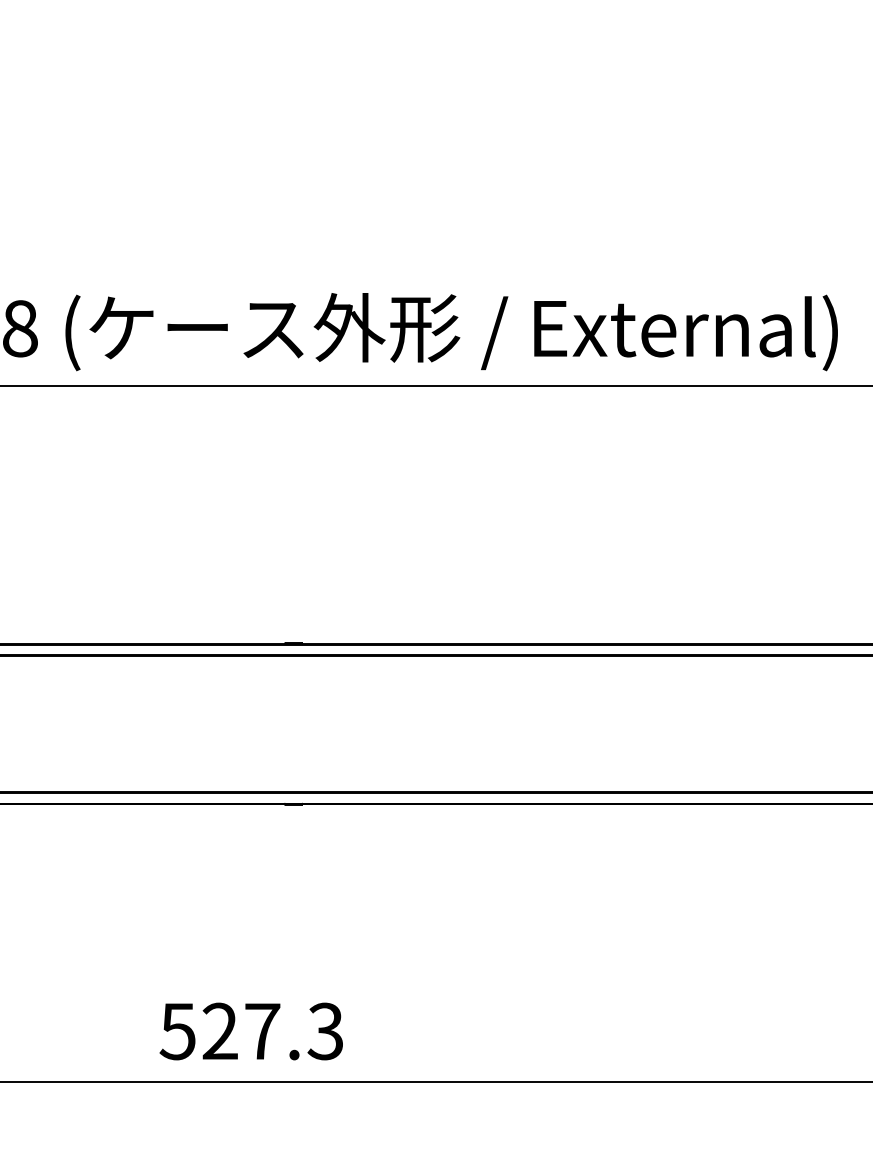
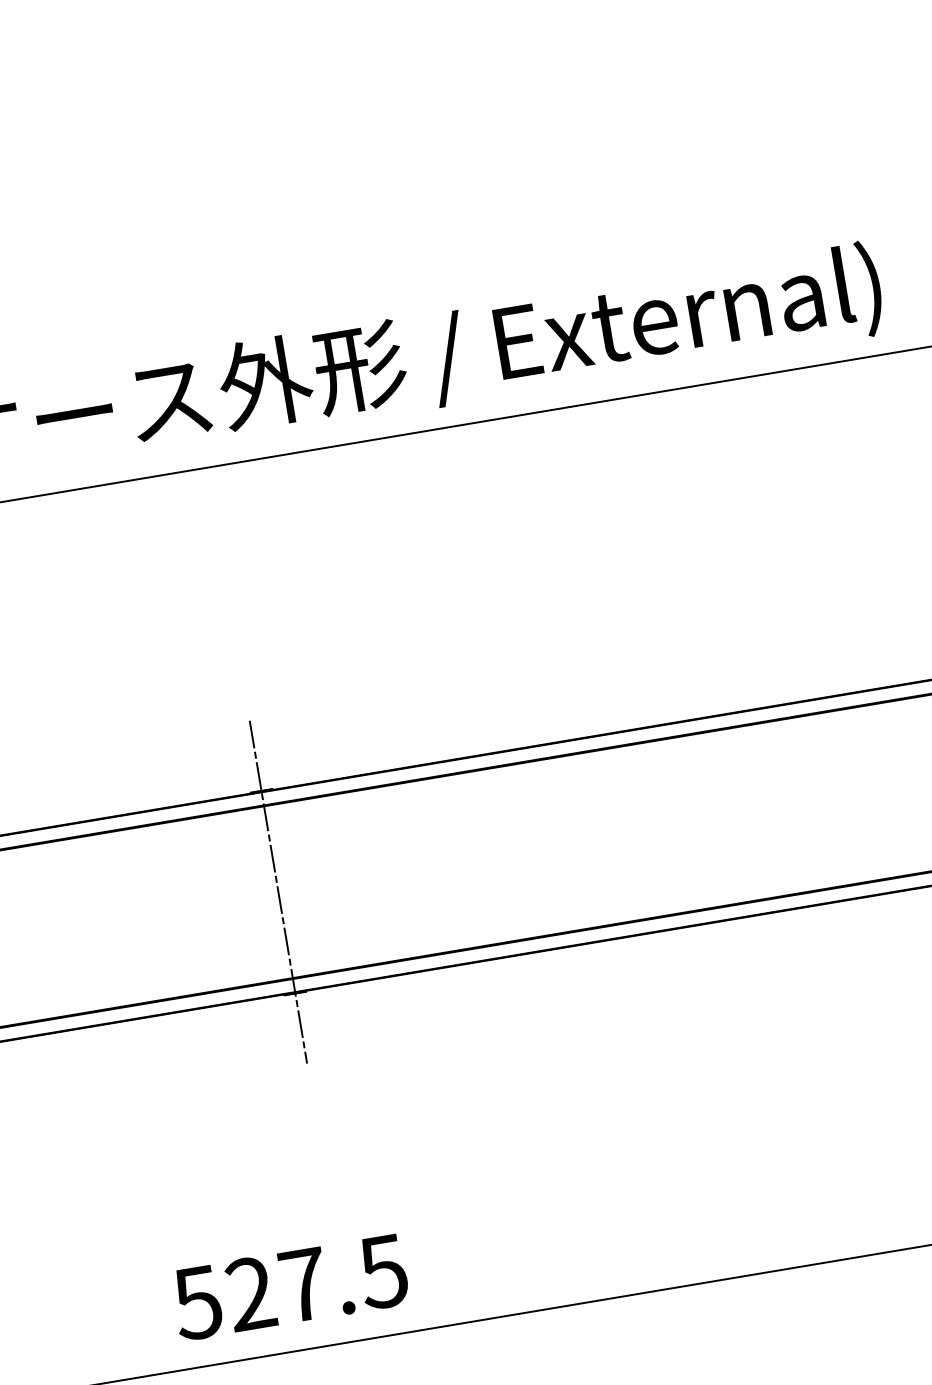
line: (293, 723) -> (278, 891), added
text: (325, 1030) -> (382, 1270), 527.3 -> 527.5

